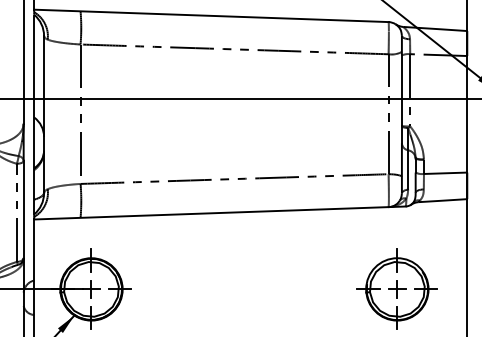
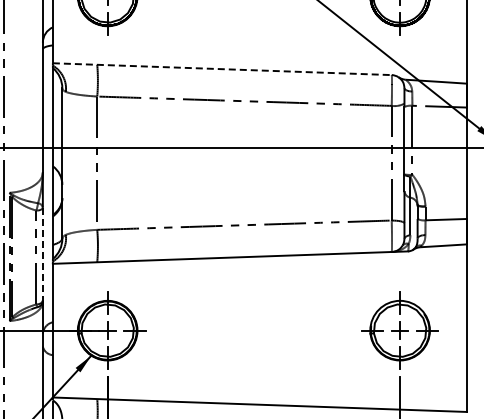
line: (211, 16) -> (222, 69), solid -> dashed
line: (23, 209) -> (42, 254), solid -> dashed

